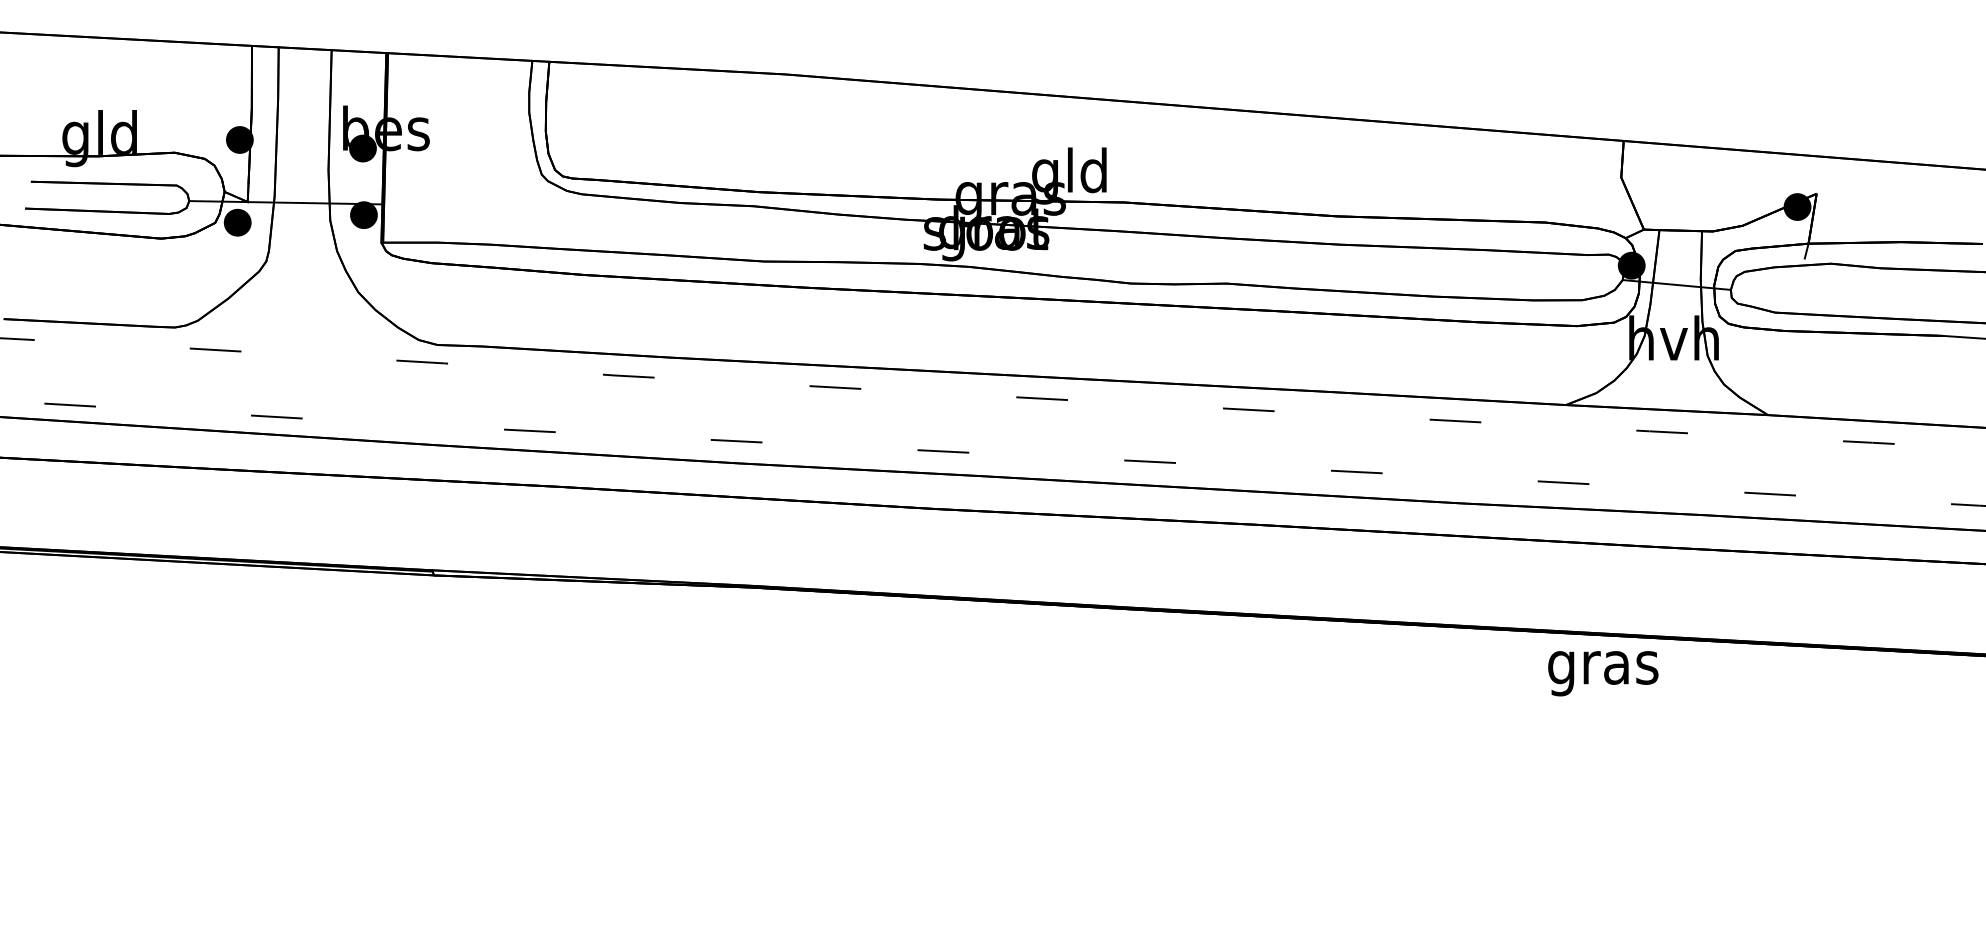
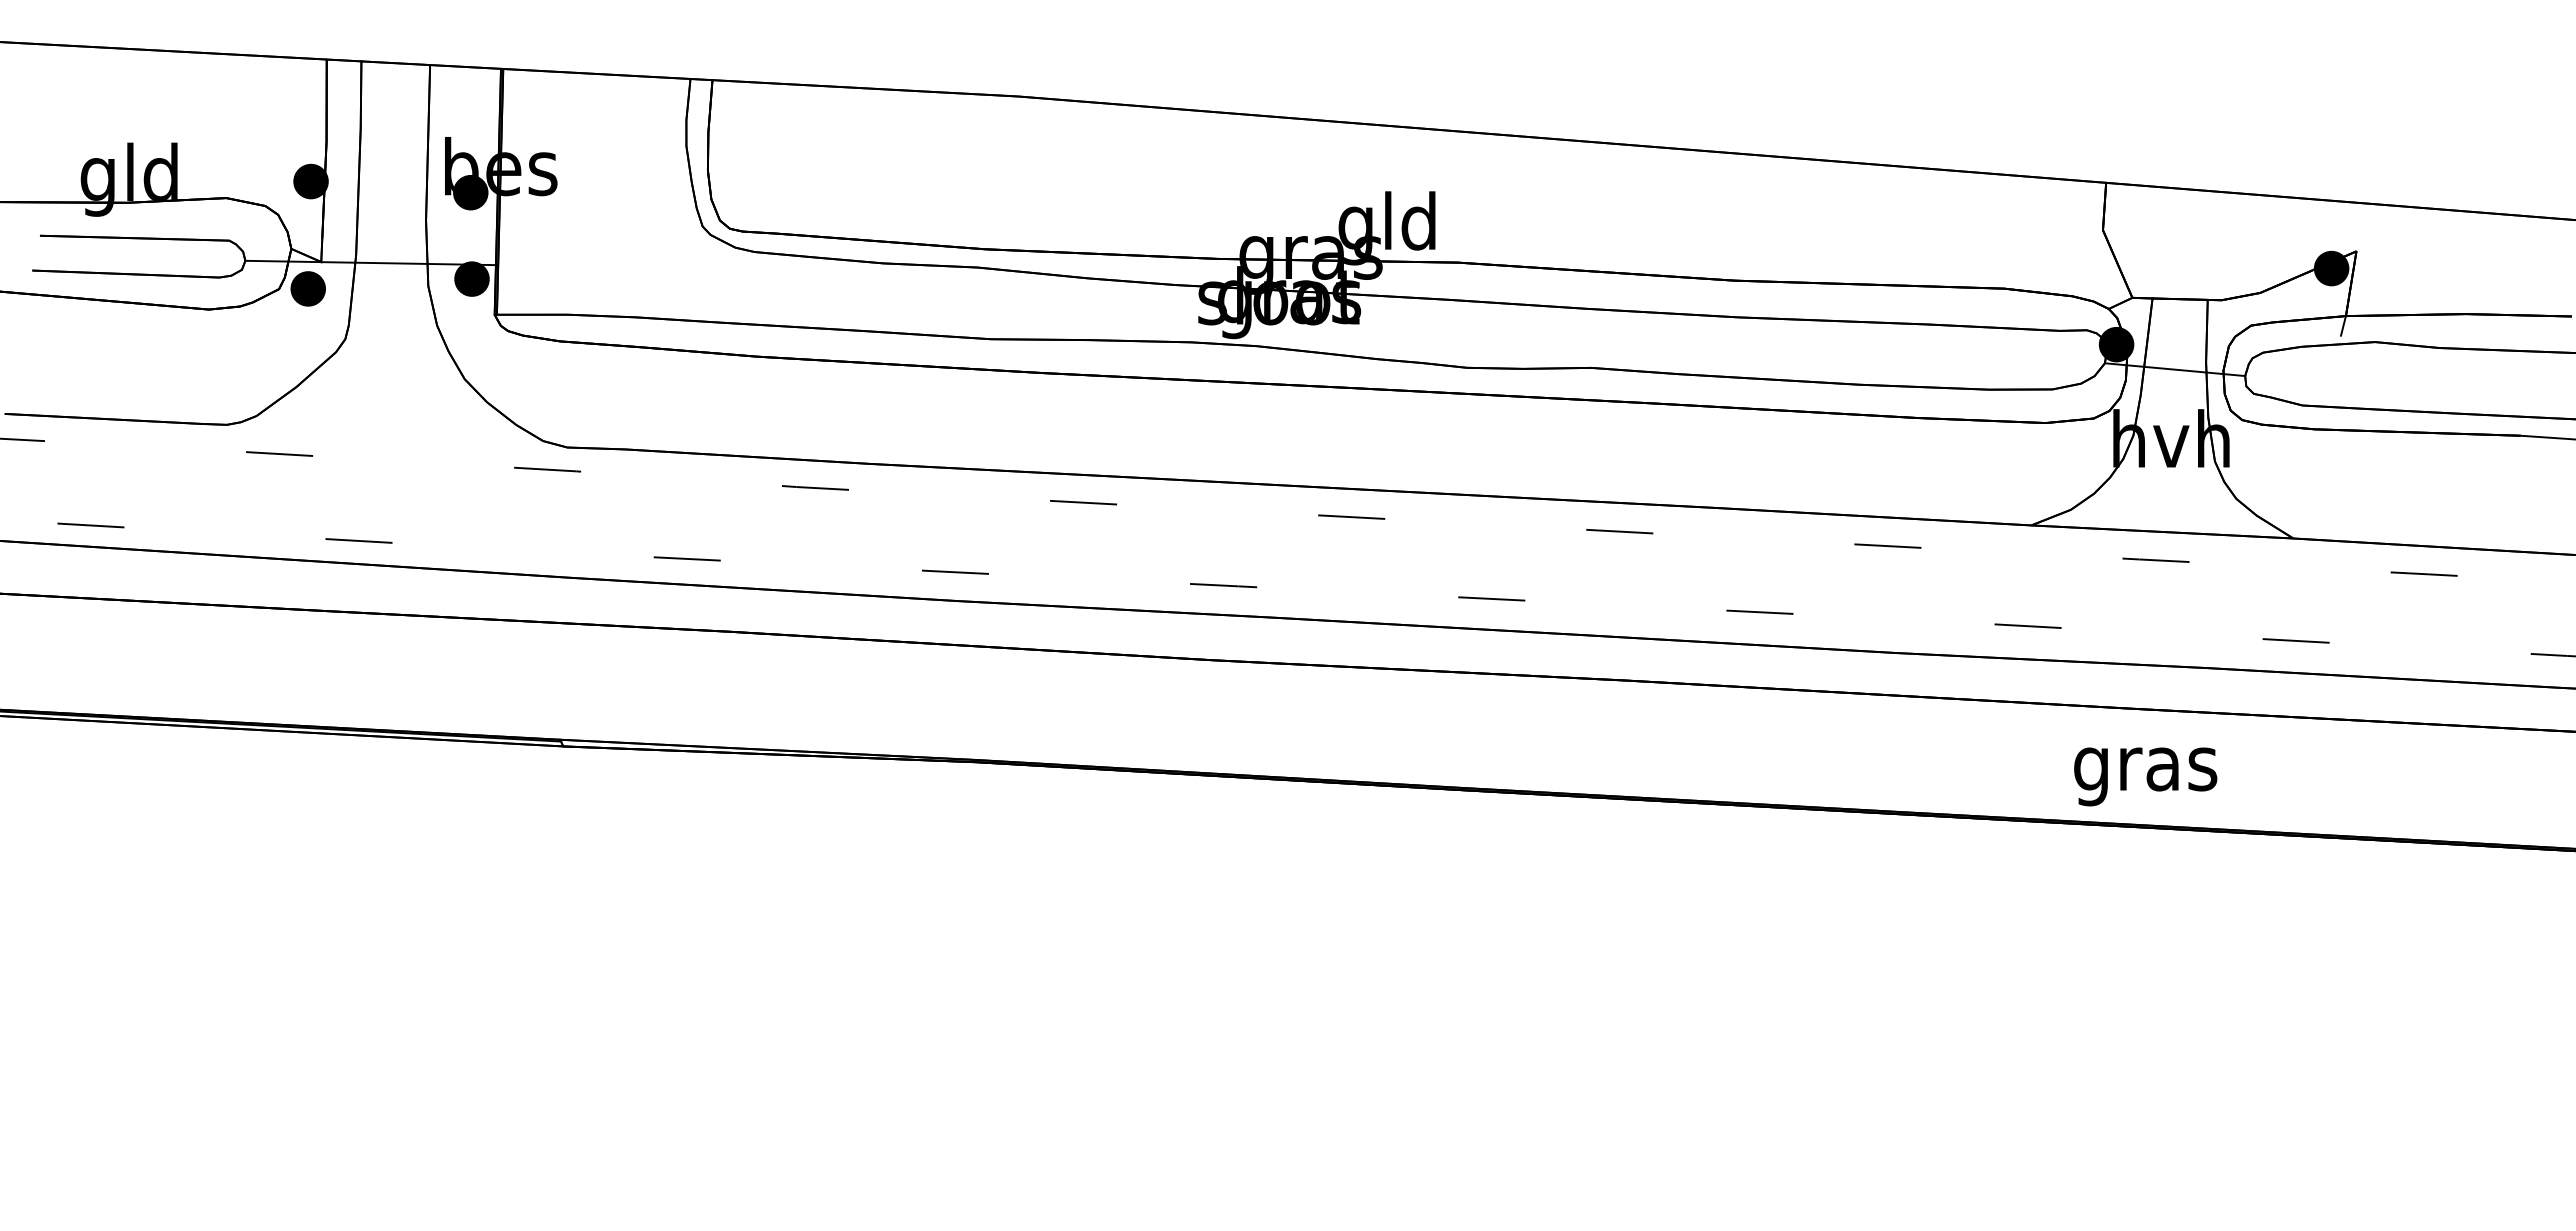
text: (1603, 673) -> (2145, 776), moved

